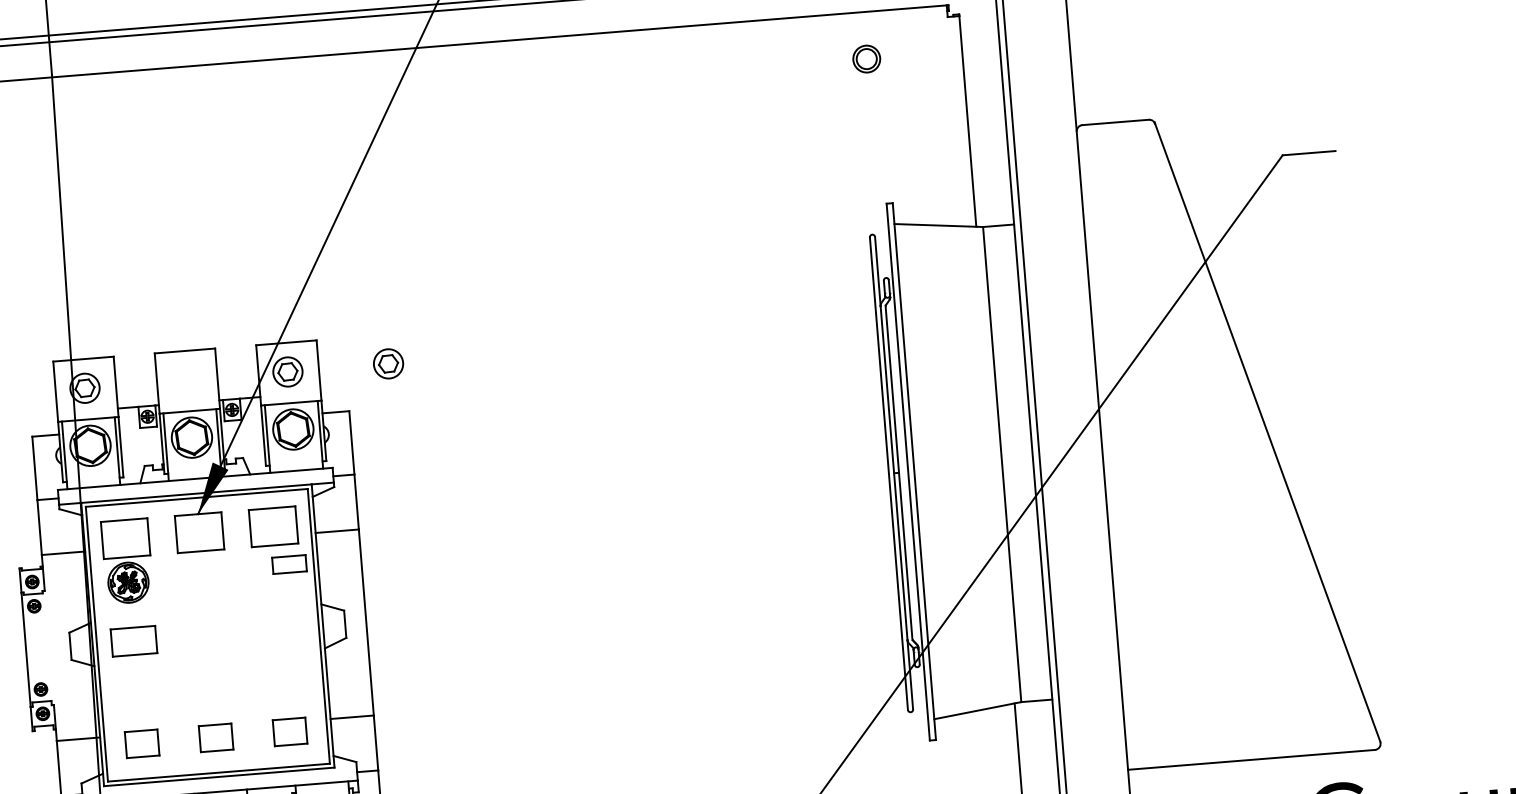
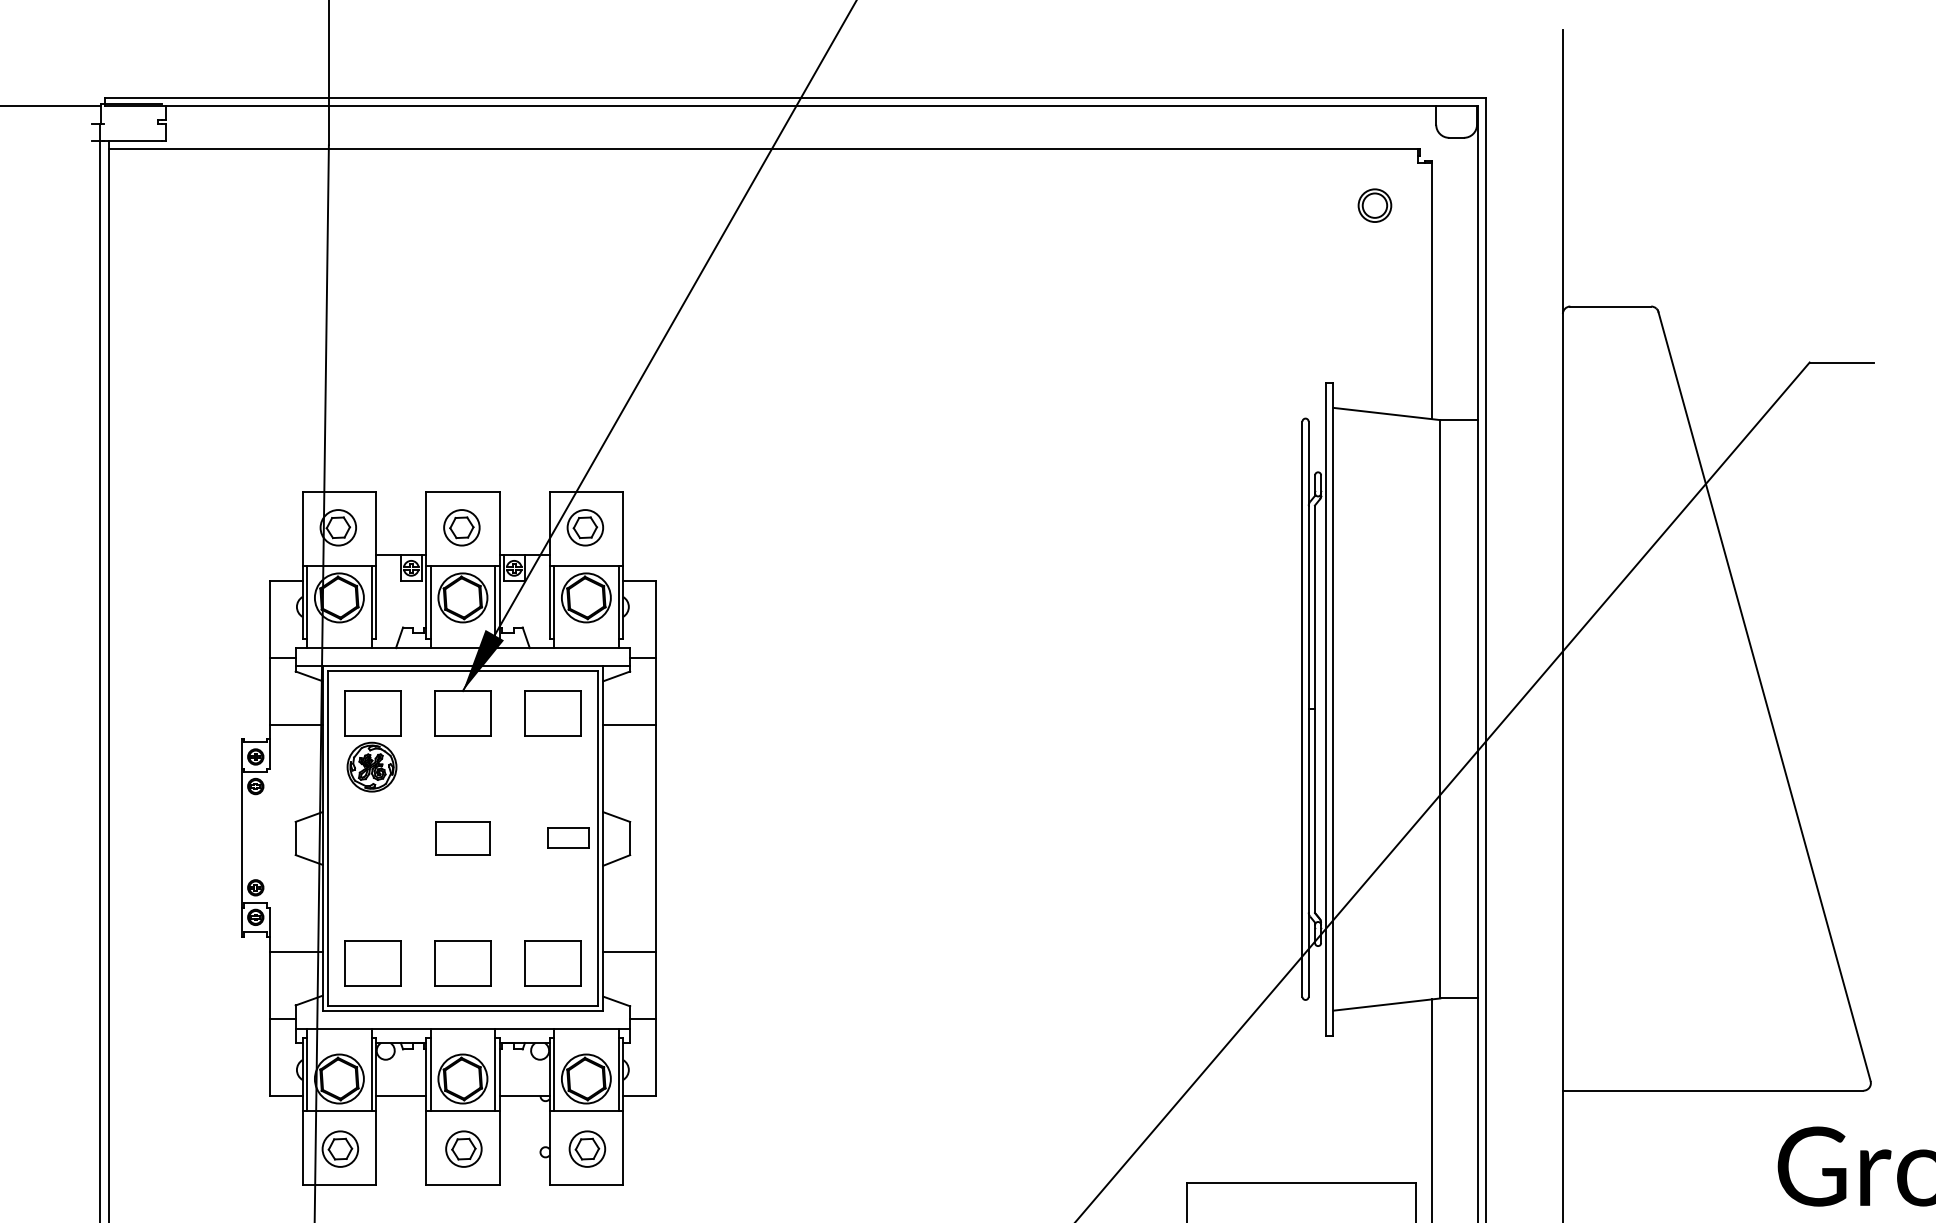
part: (866, 58) -> (1374, 205), moved
part: (388, 363) -> (461, 527), moved
part: (289, 564) -> (568, 837), moved
part: (133, 641) -> (462, 838), moved
part: (289, 732) -> (552, 963), size x1.43
part: (215, 738) -> (462, 963), size x1.43
part: (141, 743) -> (372, 963), size x1.43

